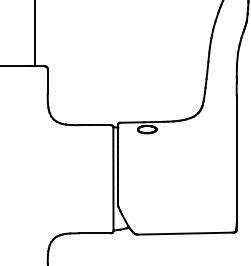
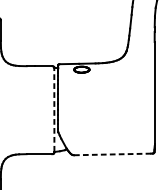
line: (113, 178) -> (54, 109), solid -> dashed
line: (185, 233) -> (113, 154), solid -> dashed

